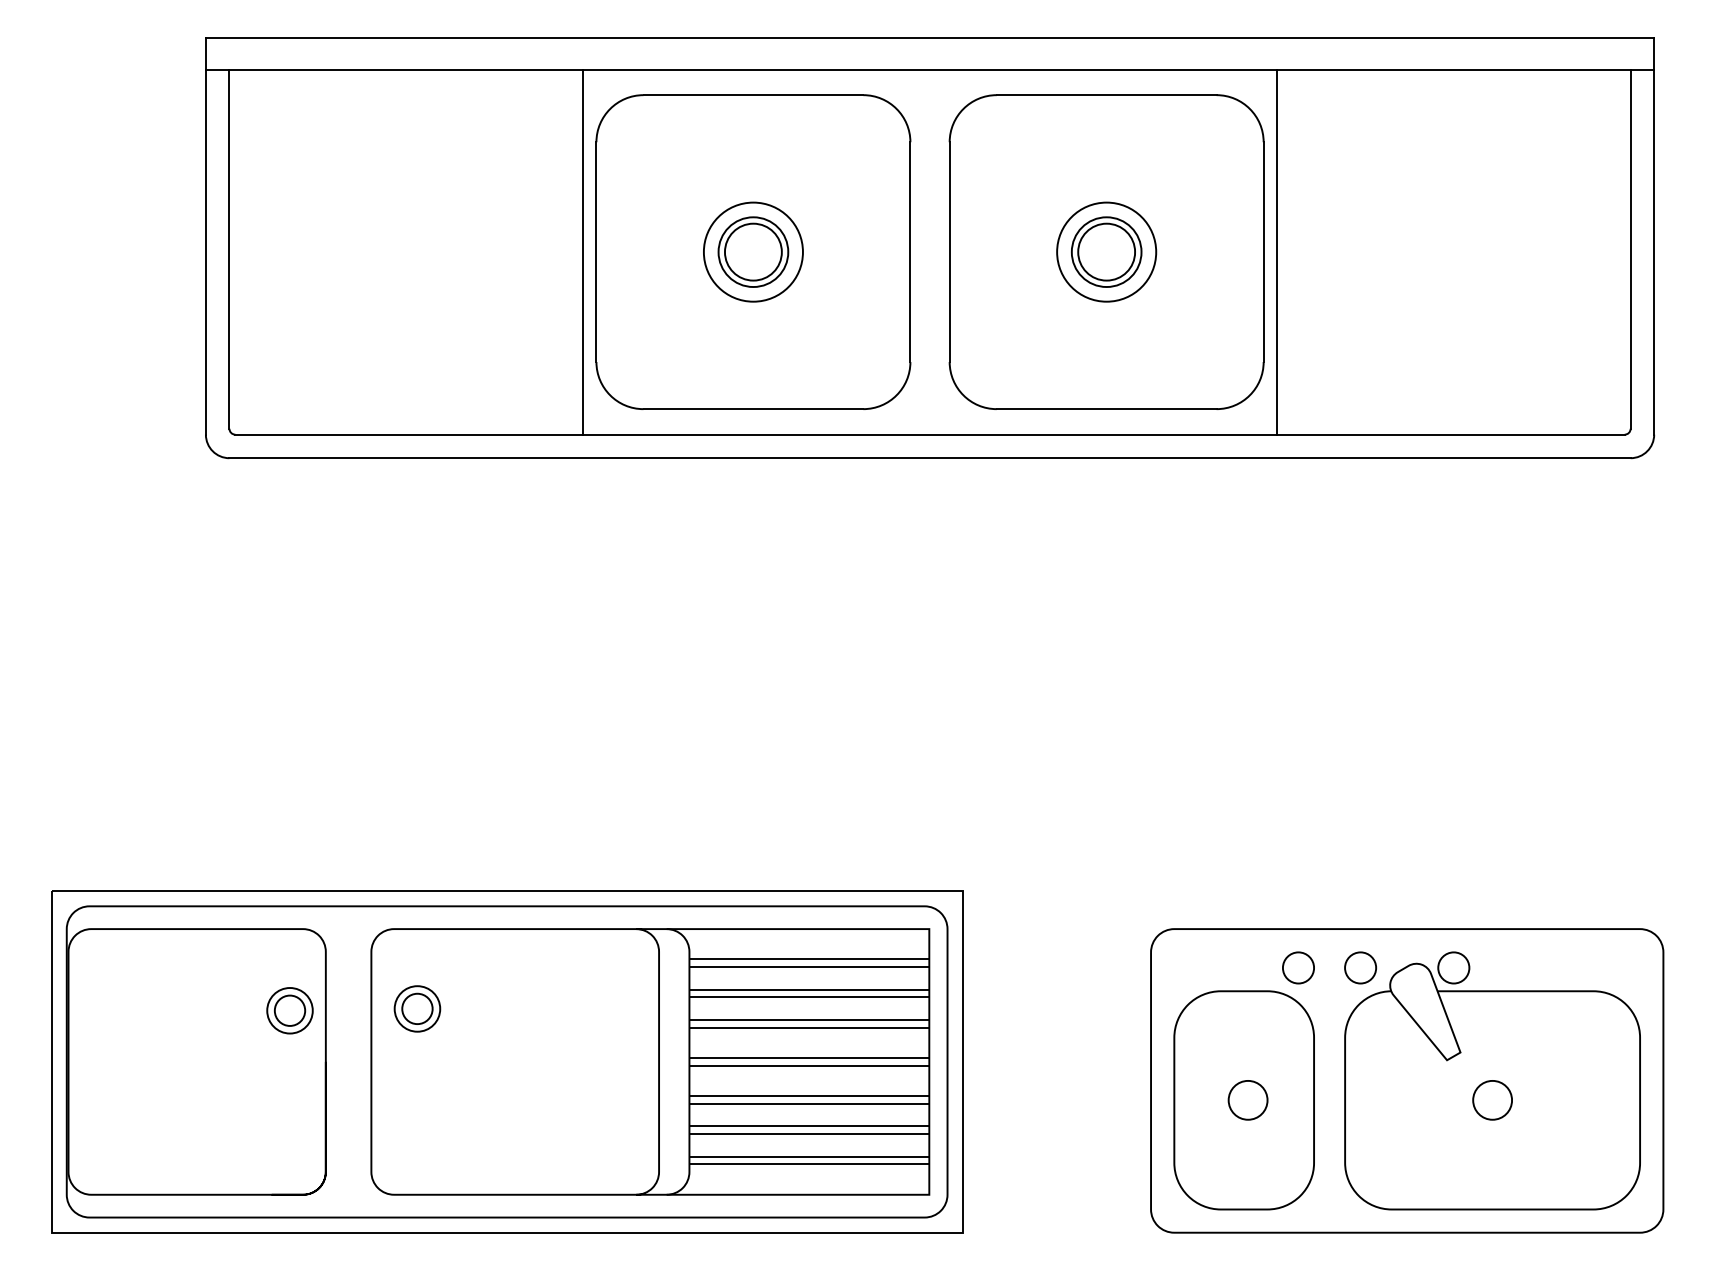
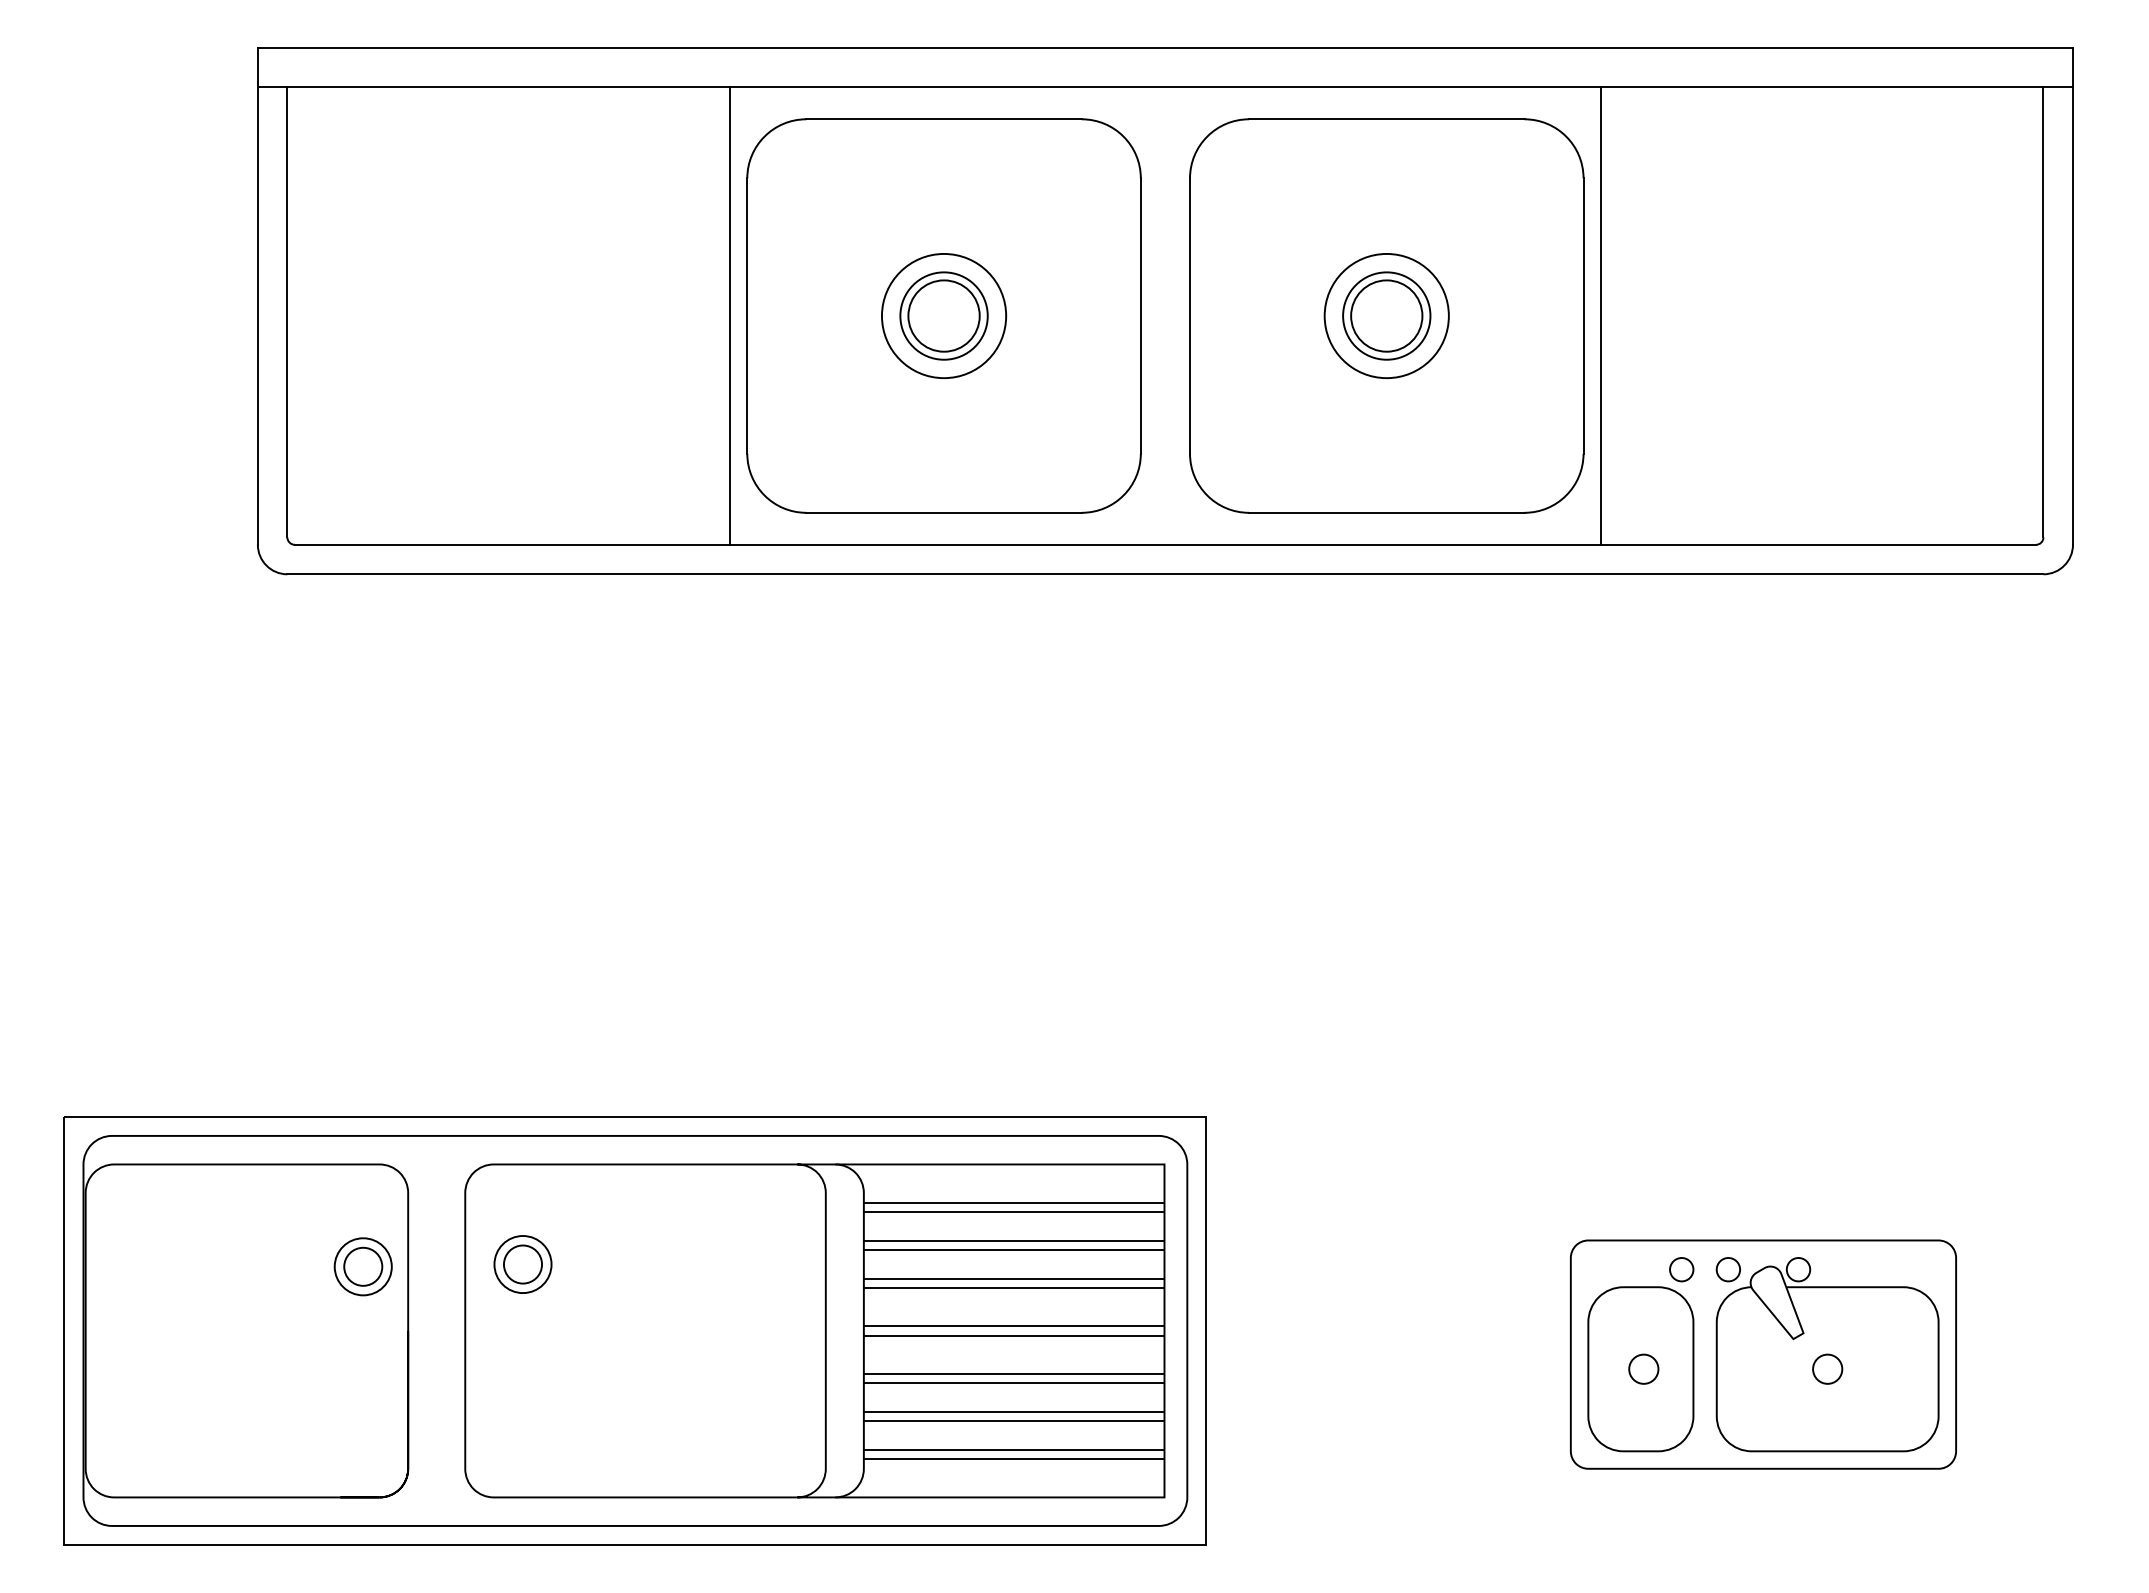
part: (1407, 1080) -> (1763, 1354), size x0.6

